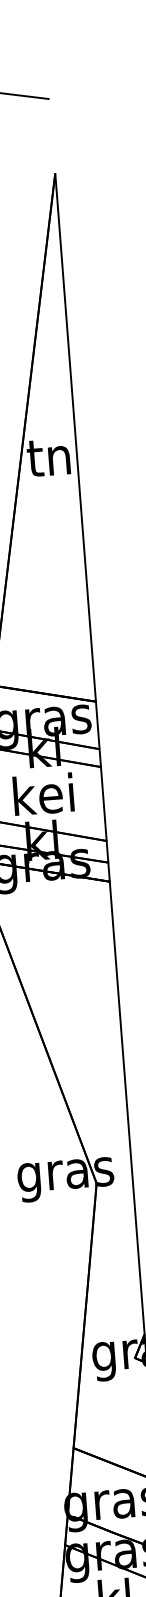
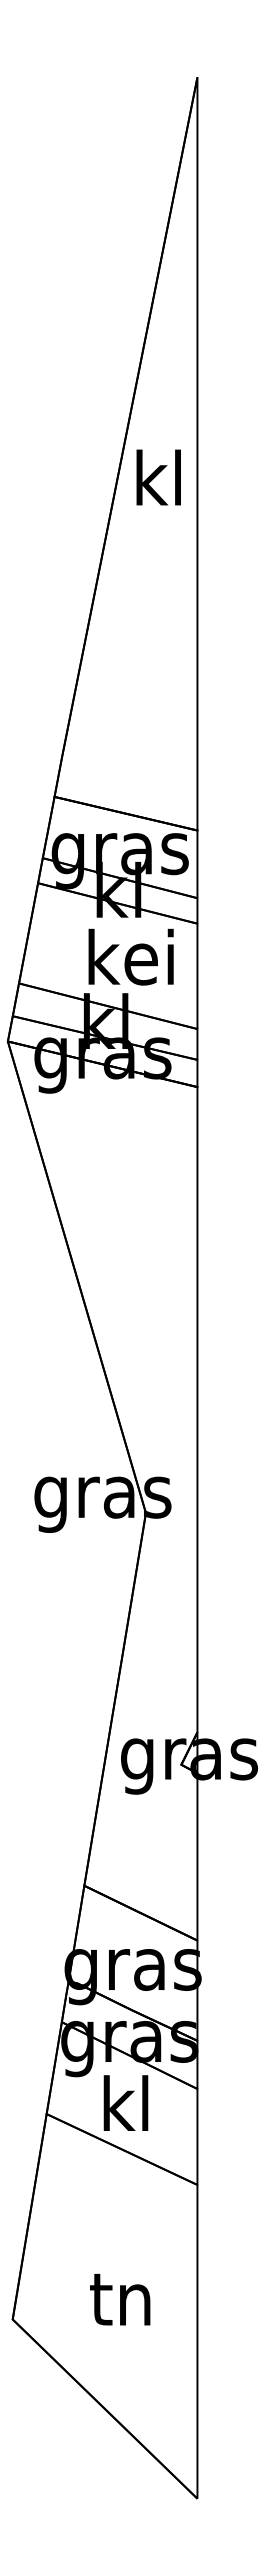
text: (48, 456) -> (156, 477), tn -> kl
text: (43, 793) -> (130, 956), moved

